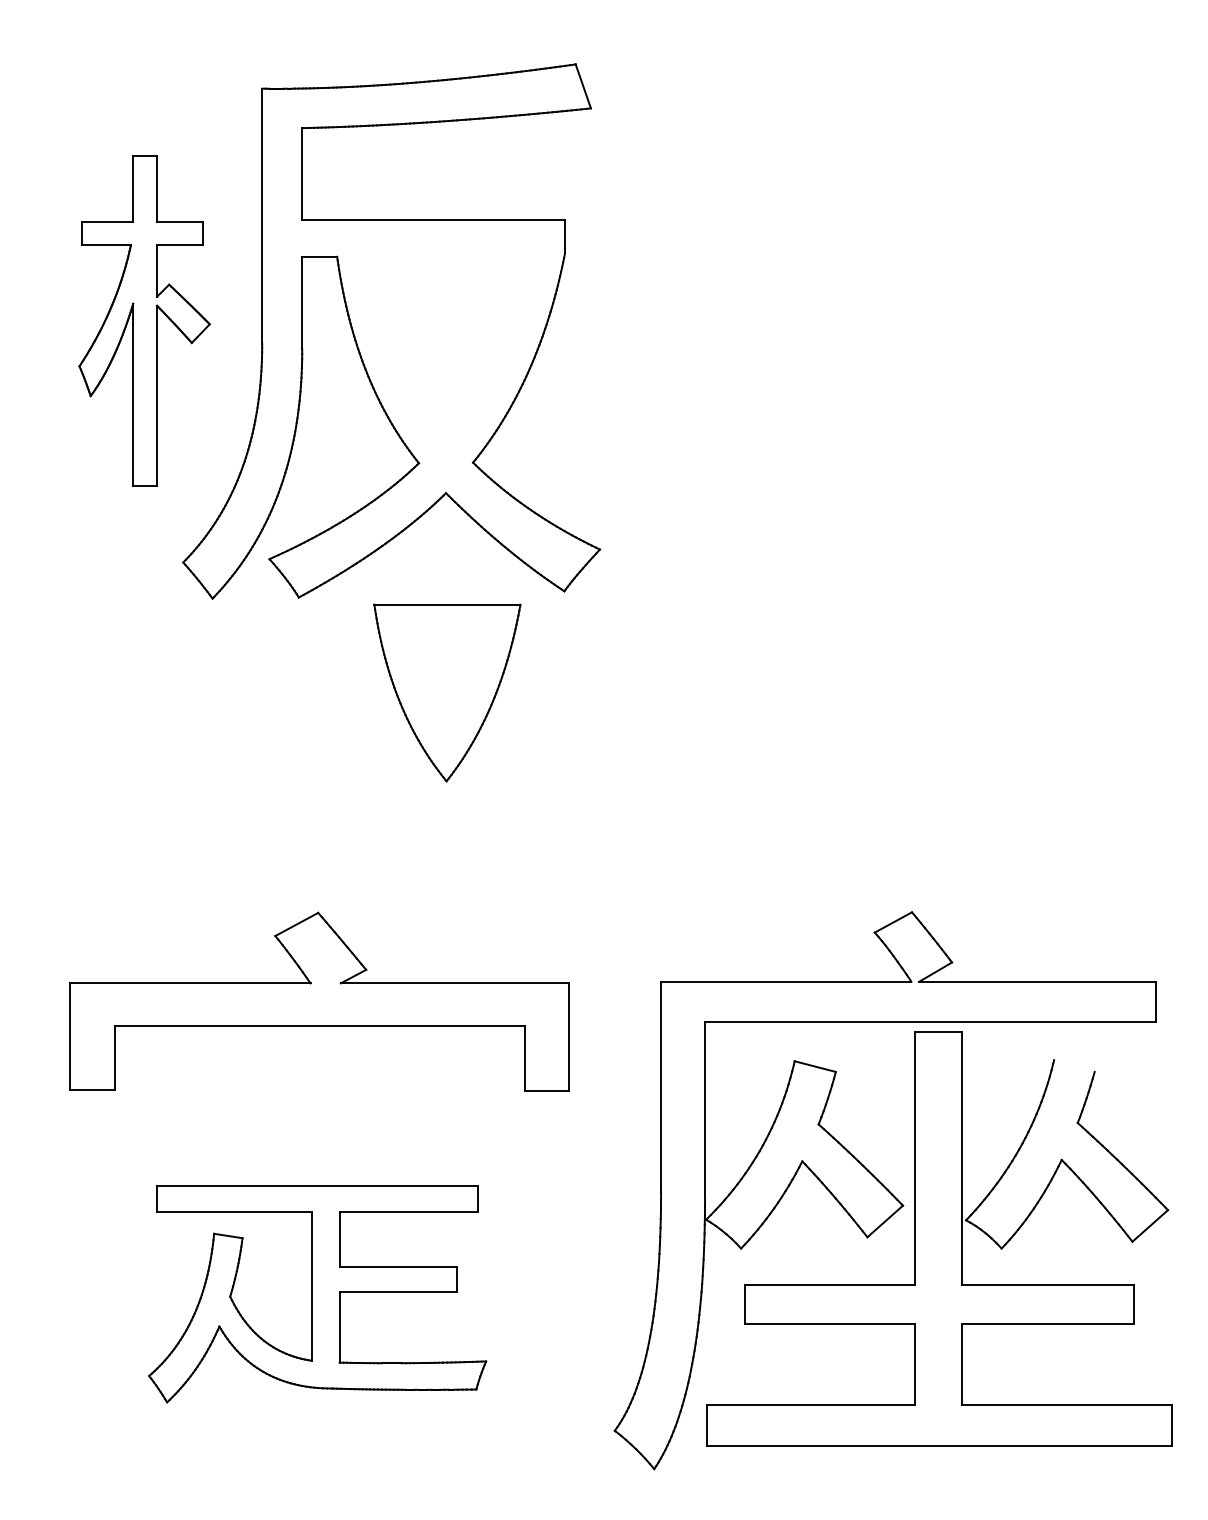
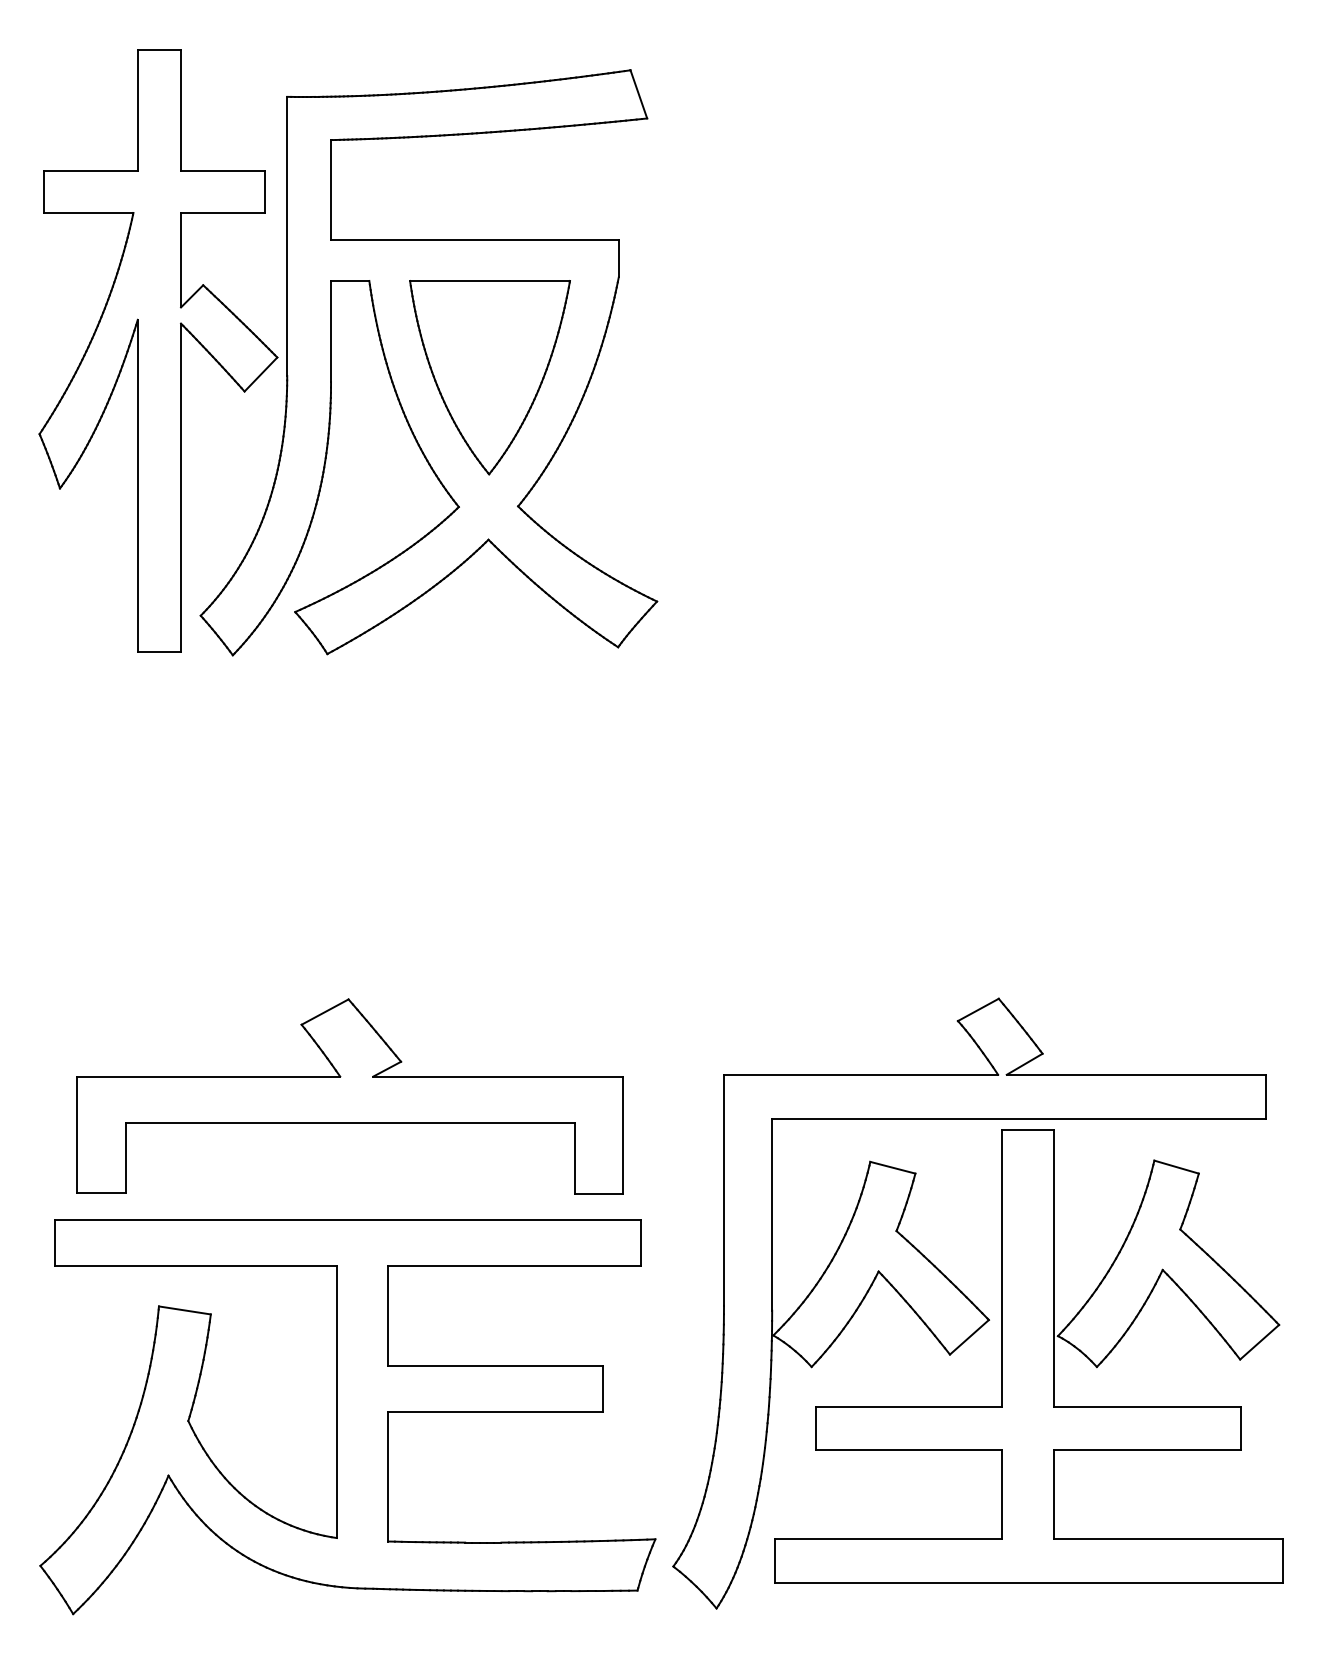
part: (144, 320) -> (158, 350), size x1.67
part: (446, 692) -> (489, 377), moved
line: (1074, 1065) -> (1176, 1166), added
part: (317, 1294) -> (347, 1417), size x1.67

